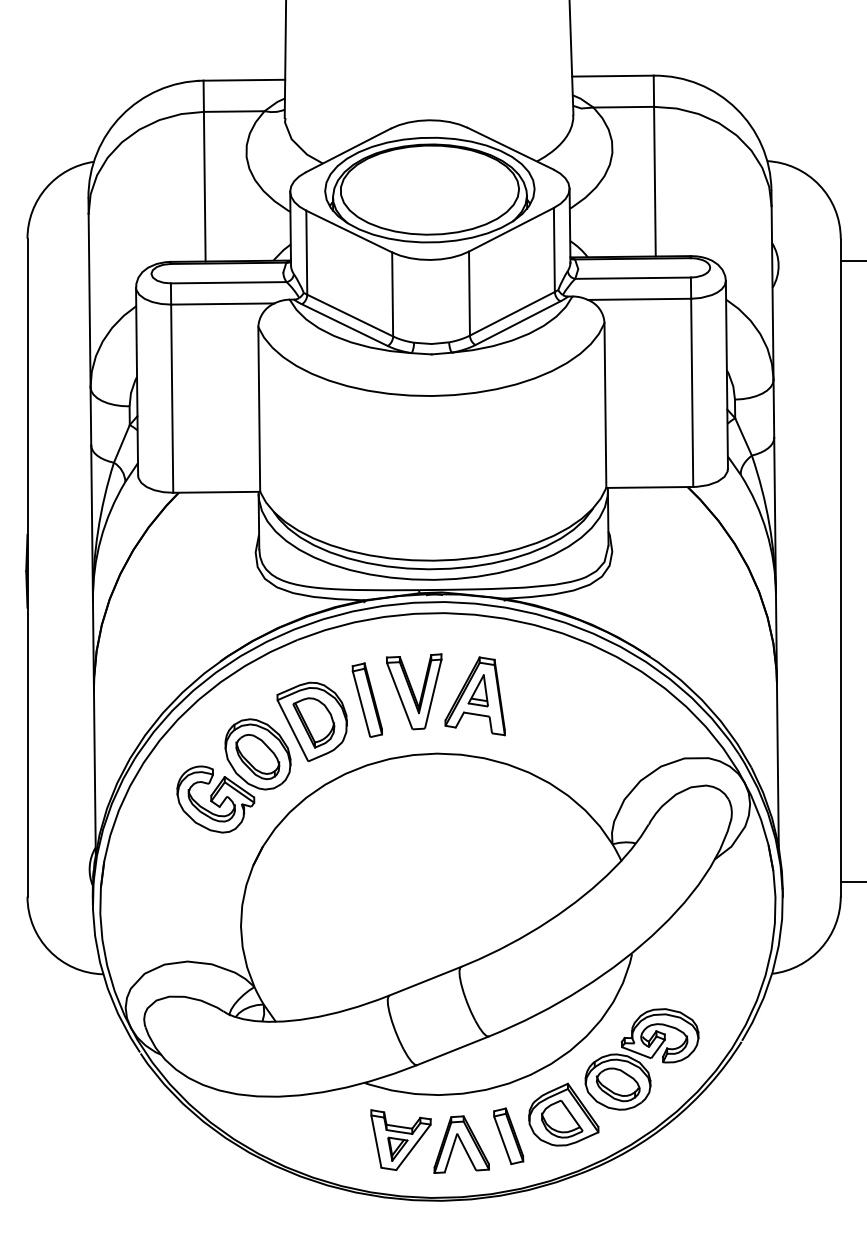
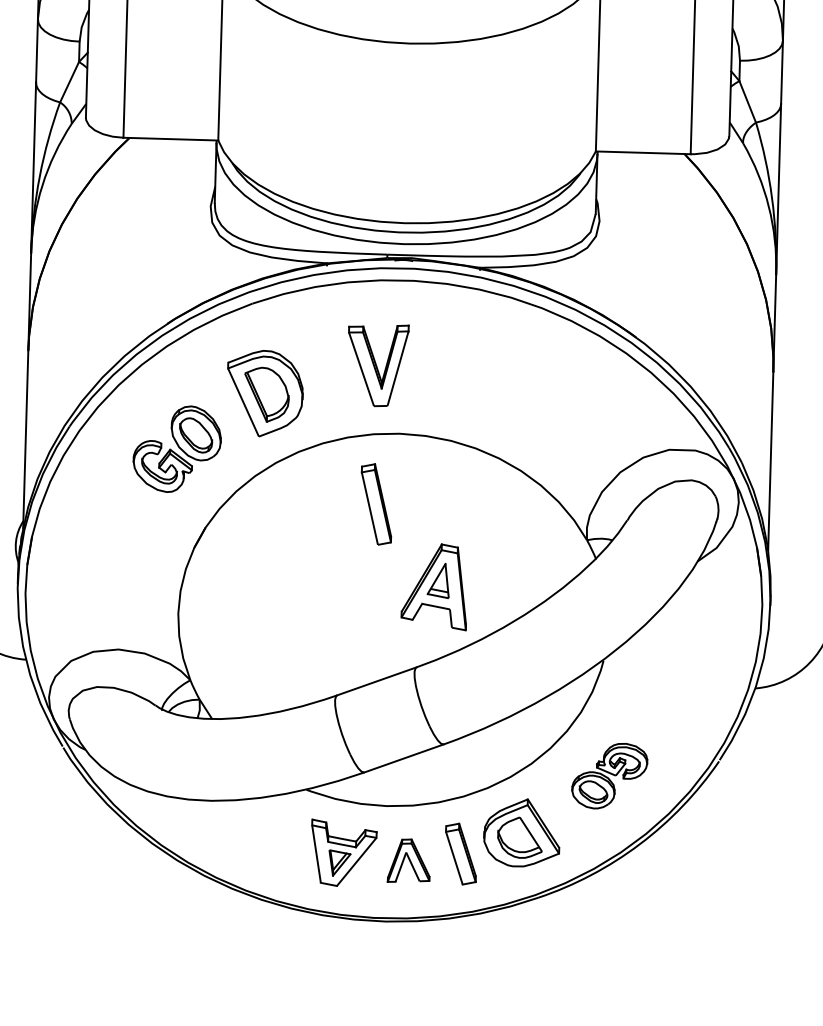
part: (474, 696) -> (434, 586), moved
part: (366, 699) -> (375, 503), moved
part: (233, 775) -> (176, 448), size x0.7
part: (641, 1059) -> (609, 776), size x0.6
part: (461, 1144) -> (409, 860), size x0.7

